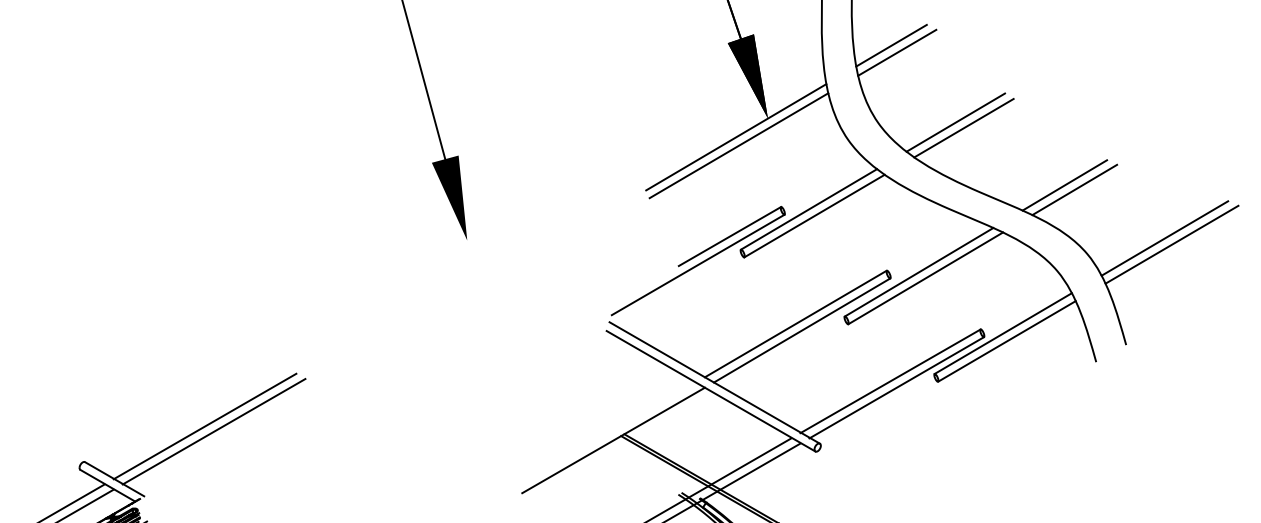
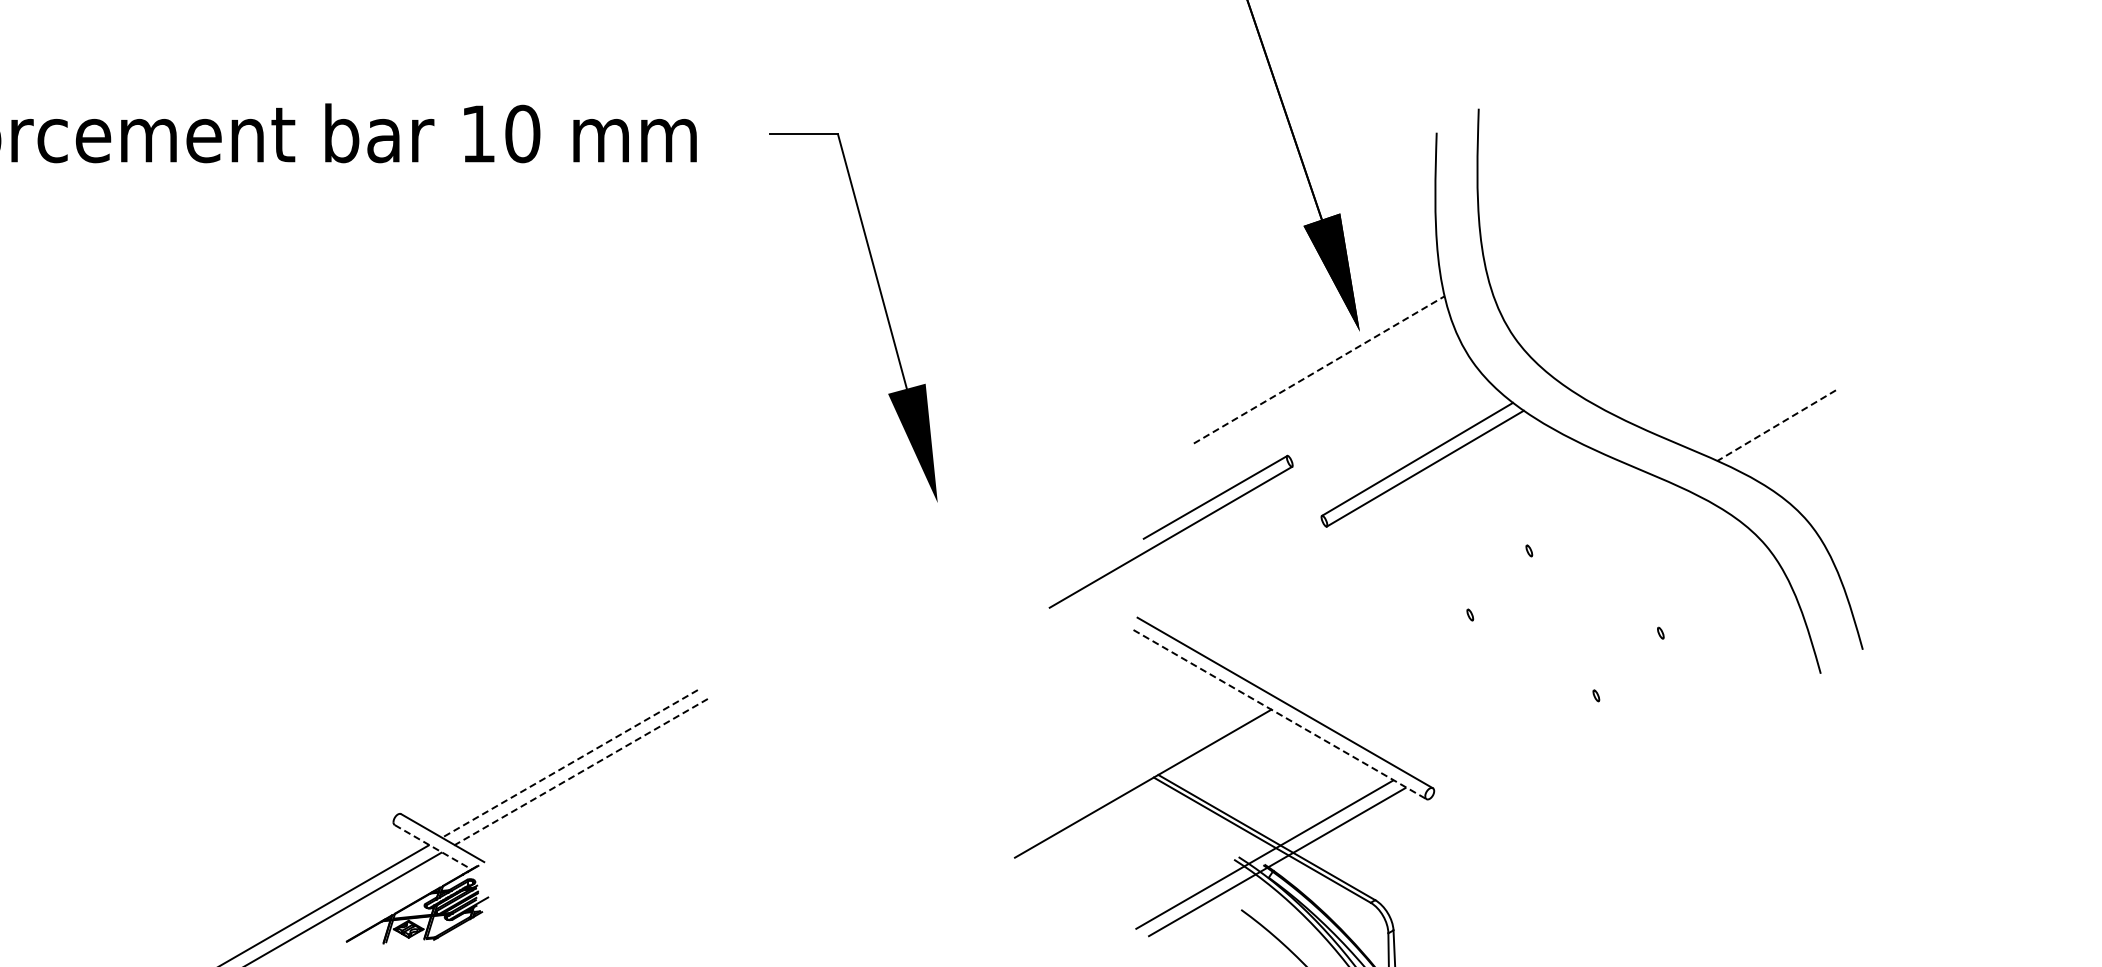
line: (890, 45) -> (1532, 229), removed
line: (897, 52) -> (1541, 239), removed
line: (955, 122) -> (1623, 337), removed
line: (963, 128) -> (1634, 345), removed
line: (735, 136) -> (1314, 357), removed
line: (739, 145) -> (1319, 369), solid -> dashed
line: (1064, 185) -> (1776, 425), solid -> dashed
line: (1074, 189) -> (1790, 431), removed
line: (1164, 238) -> (1916, 499), removed
line: (1171, 244) -> (1926, 508), removed
part: (697, 260) -> (1170, 531), moved
line: (918, 272) -> (1571, 547), removed
line: (925, 277) -> (1581, 555), removed
line: (795, 324) -> (1398, 620), removed
line: (801, 330) -> (1407, 629), removed
line: (1003, 333) -> (1690, 633), removed
line: (1007, 341) -> (1695, 644), removed
line: (890, 381) -> (1531, 700), removed
line: (896, 387) -> (1540, 709), removed
line: (711, 391) -> (1280, 714), solid -> dashed
line: (204, 426) -> (569, 764), solid -> dashed
line: (214, 431) -> (582, 771), solid -> dashed
line: (108, 485) -> (433, 847), solid -> dashed

